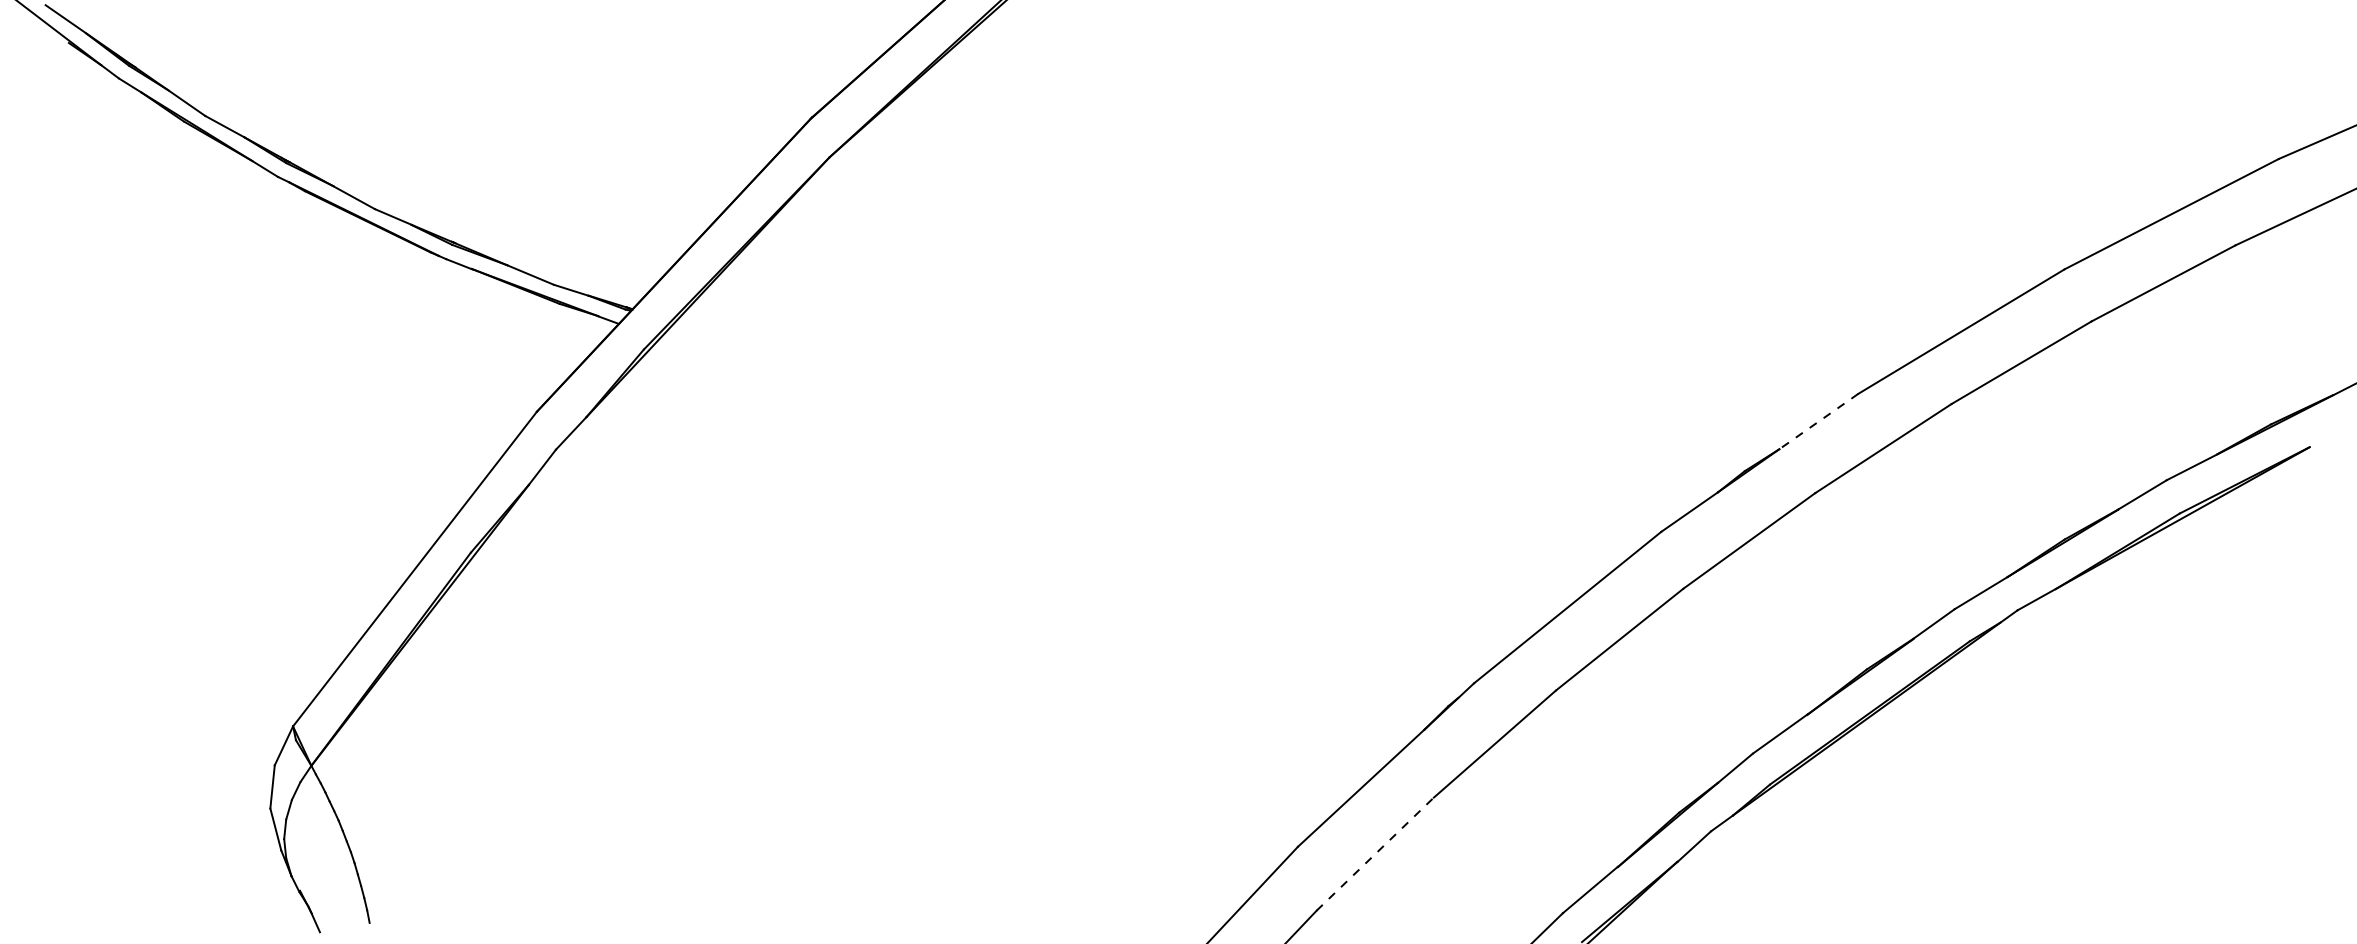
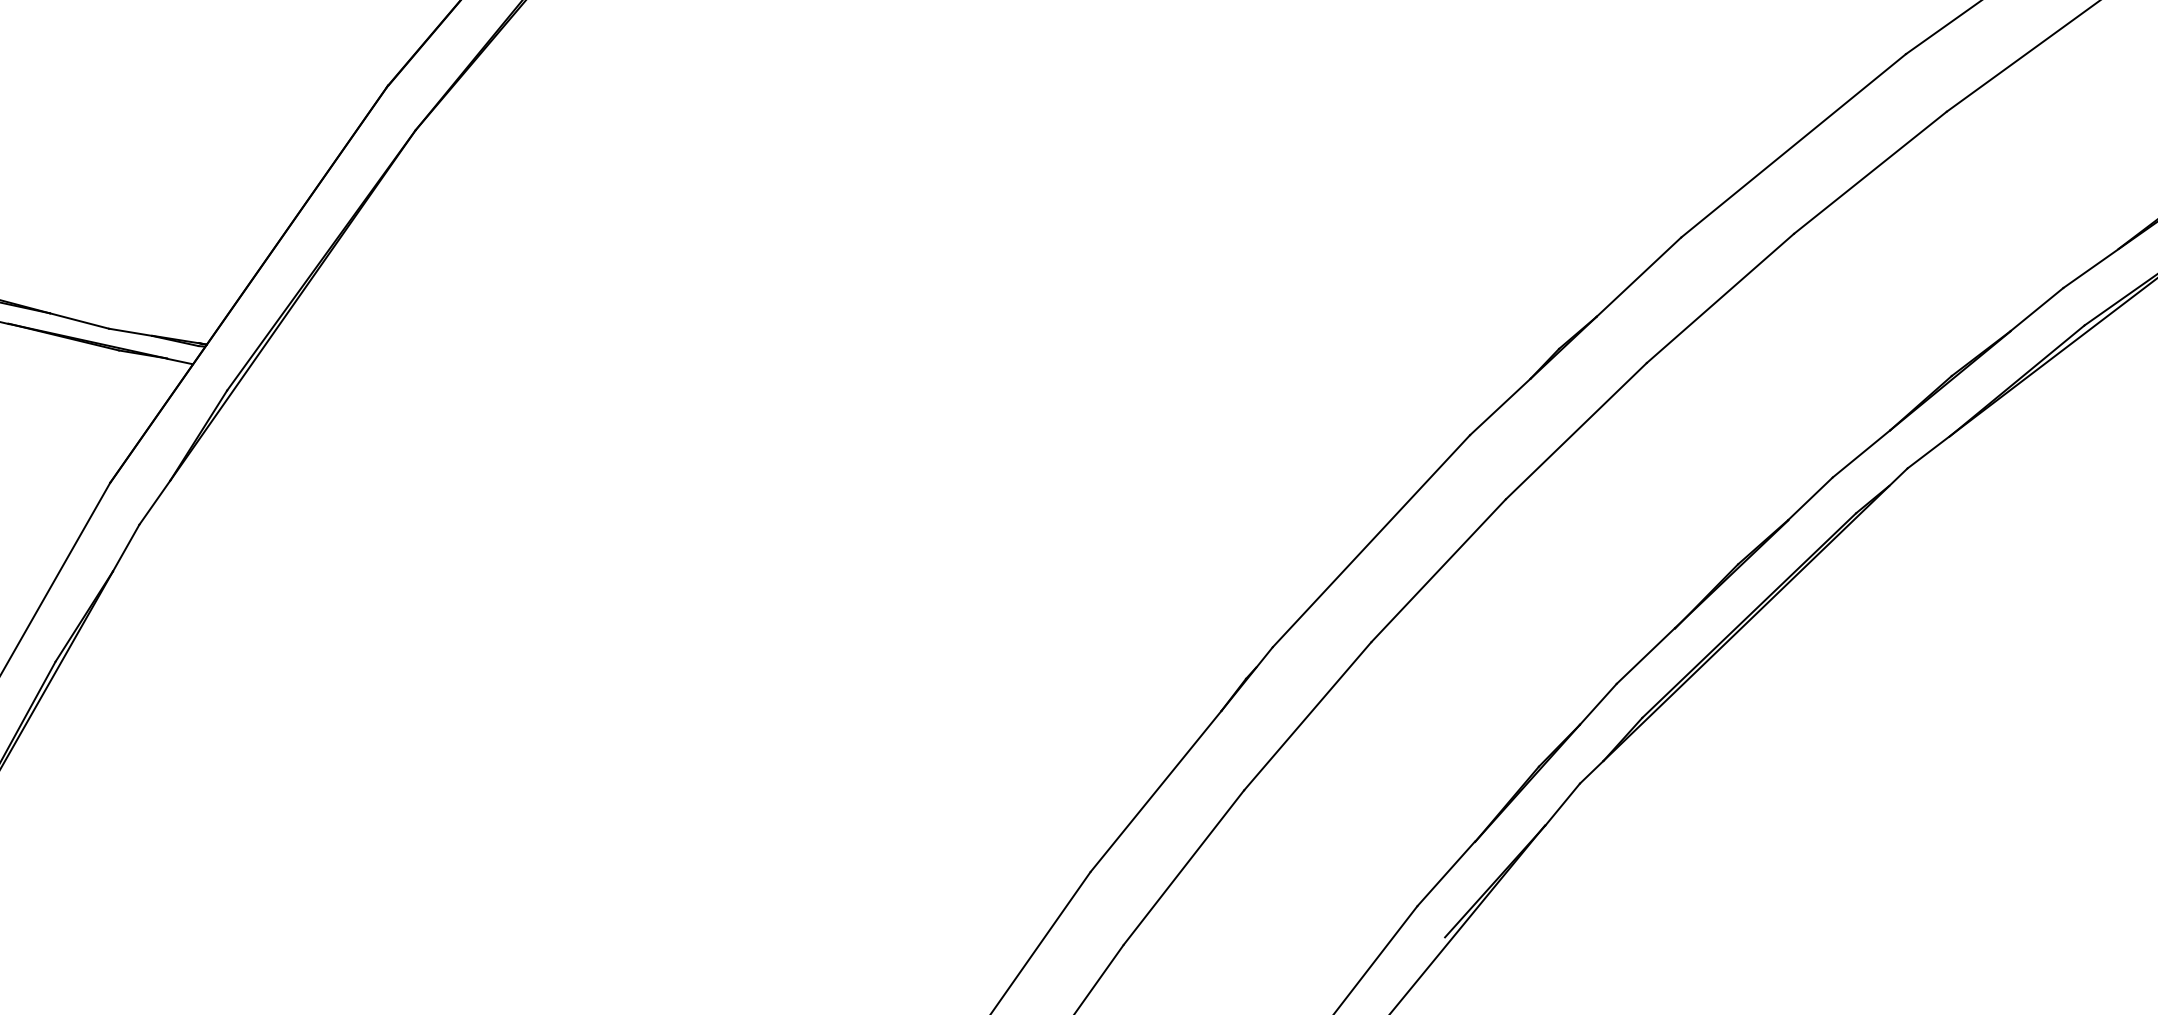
line: (1818, 421) -> (1638, 277), dashed -> solid
line: (1375, 853) -> (1184, 866), dashed -> solid

